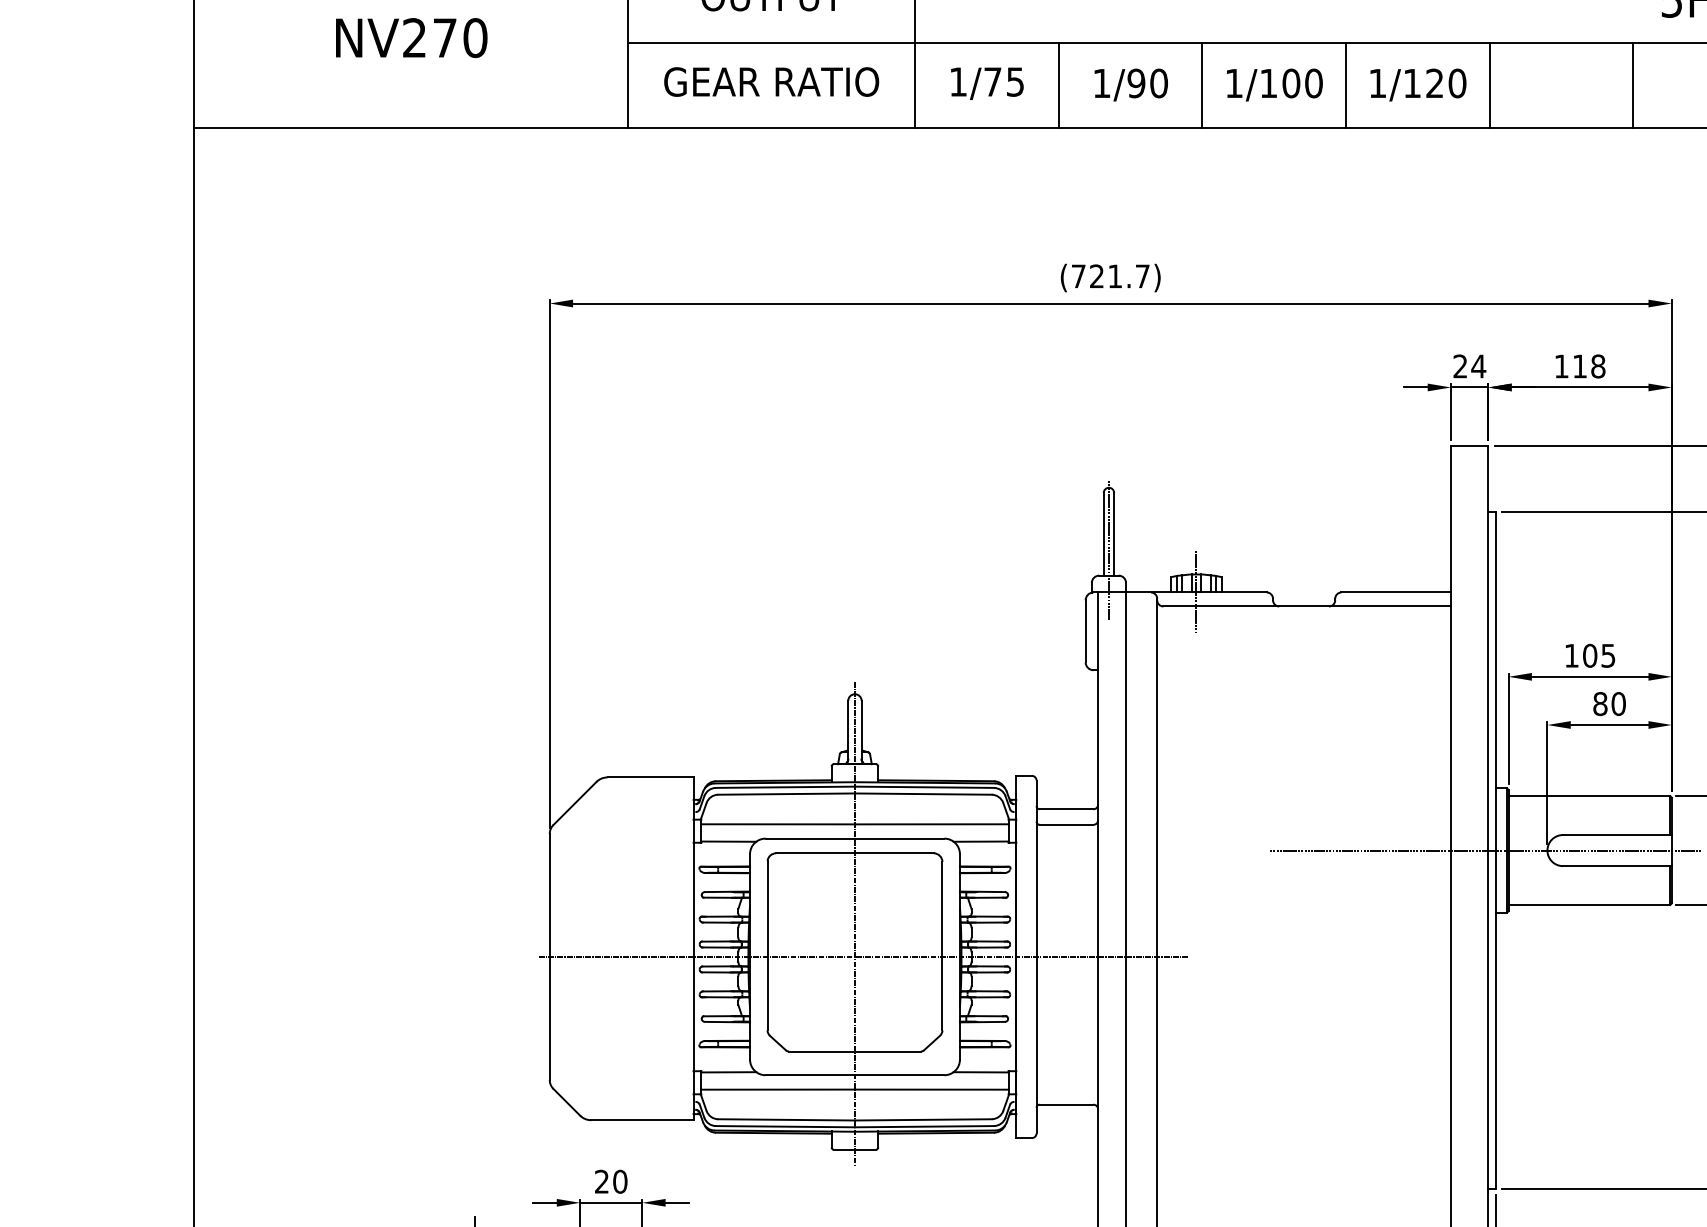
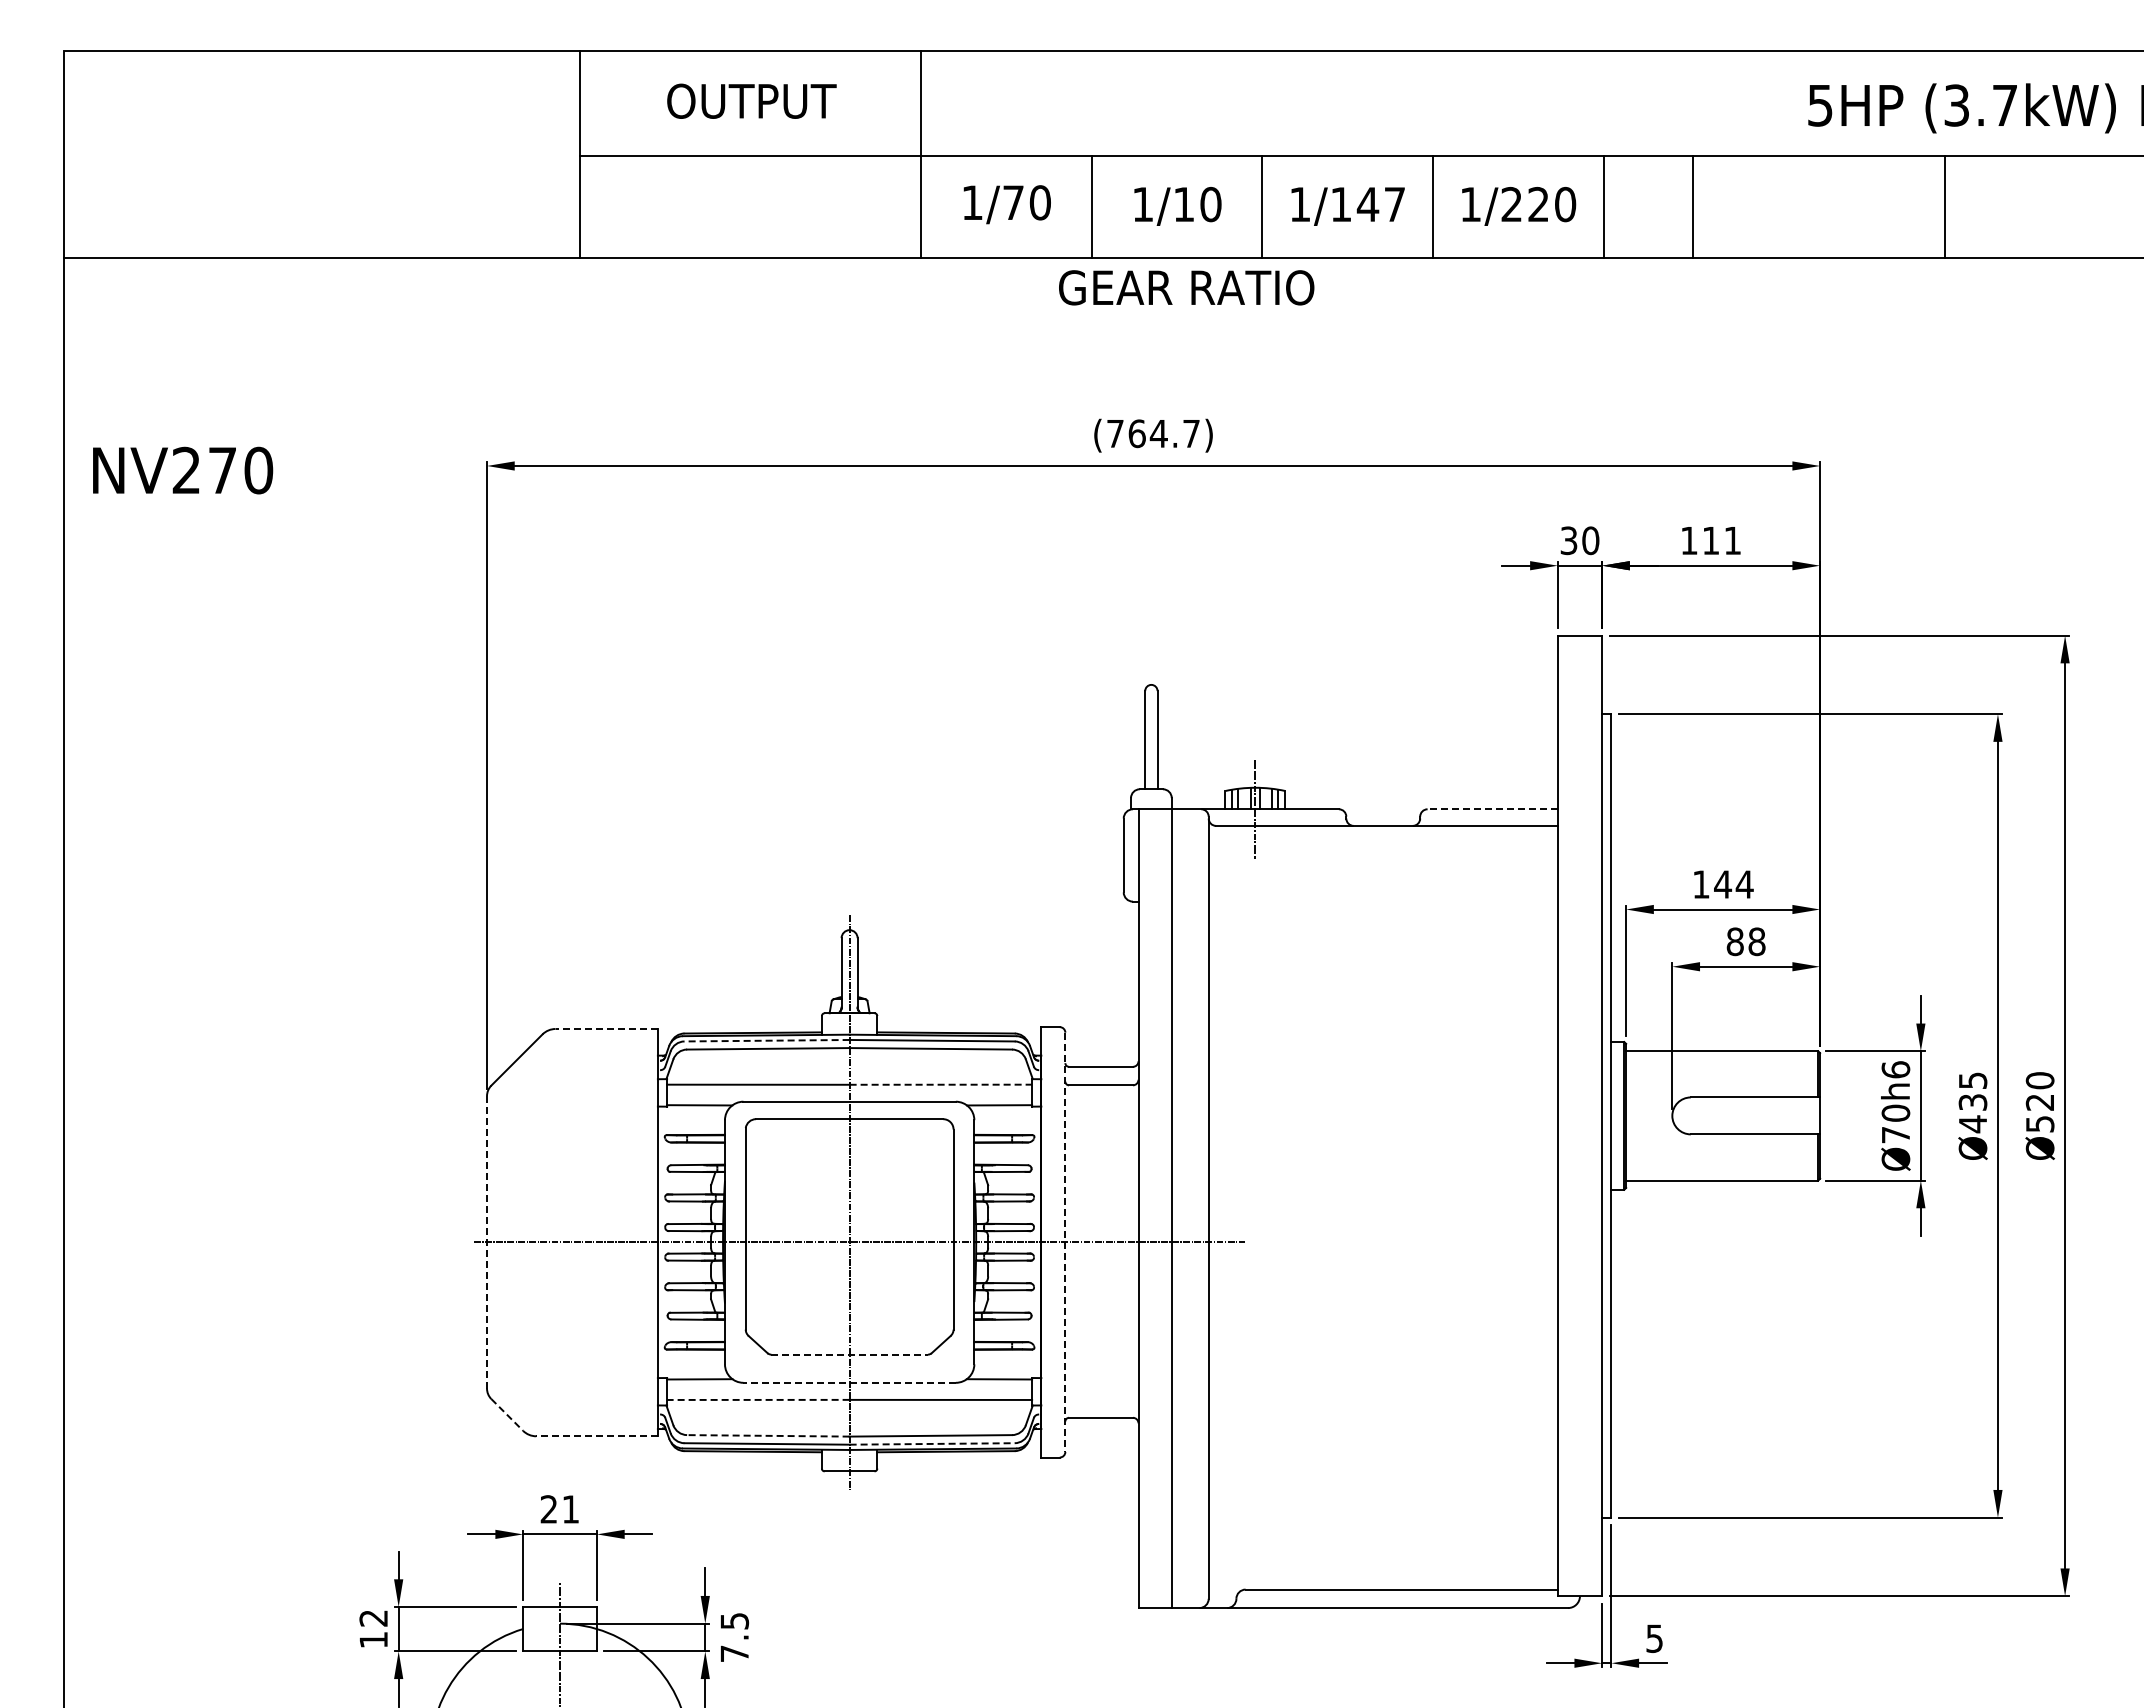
text: (412, 37) -> (183, 470), moved
text: (771, 81) -> (1186, 287), moved
text: (1014, 81) -> (1039, 202), 1/75 -> 1/70
text: (1412, 82) -> (1511, 203), 1/120 -> 1/220
text: (1135, 83) -> (1183, 204), 1/90 -> 1/10
text: (1301, 83) -> (1380, 204), 1/100 -> 1/147
line: (1633, 85) -> (1693, 206), moved
text: (1105, 276) -> (1147, 433), (721.7) -> (764.7)
text: (1469, 366) -> (1579, 540), 24 -> 30
text: (1598, 366) -> (1732, 540), 118 -> 111
line: (1109, 550) -> (1151, 759), removed
line: (1396, 592) -> (1492, 809), solid -> dashed
text: (1598, 655) -> (1733, 884), 105 -> 144
text: (1618, 703) -> (1756, 941), 80 -> 88
line: (650, 777) -> (606, 1028), solid -> dashed
line: (785, 787) -> (767, 1040), solid -> dashed
line: (932, 824) -> (941, 1084), solid -> dashed
line: (1485, 850) -> (1598, 1115), removed
line: (550, 956) -> (487, 1241), solid -> dashed
line: (1036, 957) -> (1065, 1242), solid -> dashed
line: (855, 1051) -> (850, 1354), solid -> dashed
line: (854, 1074) -> (849, 1382), solid -> dashed
line: (777, 1089) -> (757, 1399), solid -> dashed
line: (566, 1101) -> (507, 1414), solid -> dashed
line: (785, 1119) -> (767, 1435), solid -> dashed
line: (642, 1120) -> (597, 1436), solid -> dashed
line: (924, 1126) -> (932, 1443), solid -> dashed
text: (620, 1181) -> (570, 1509), 20 -> 21

